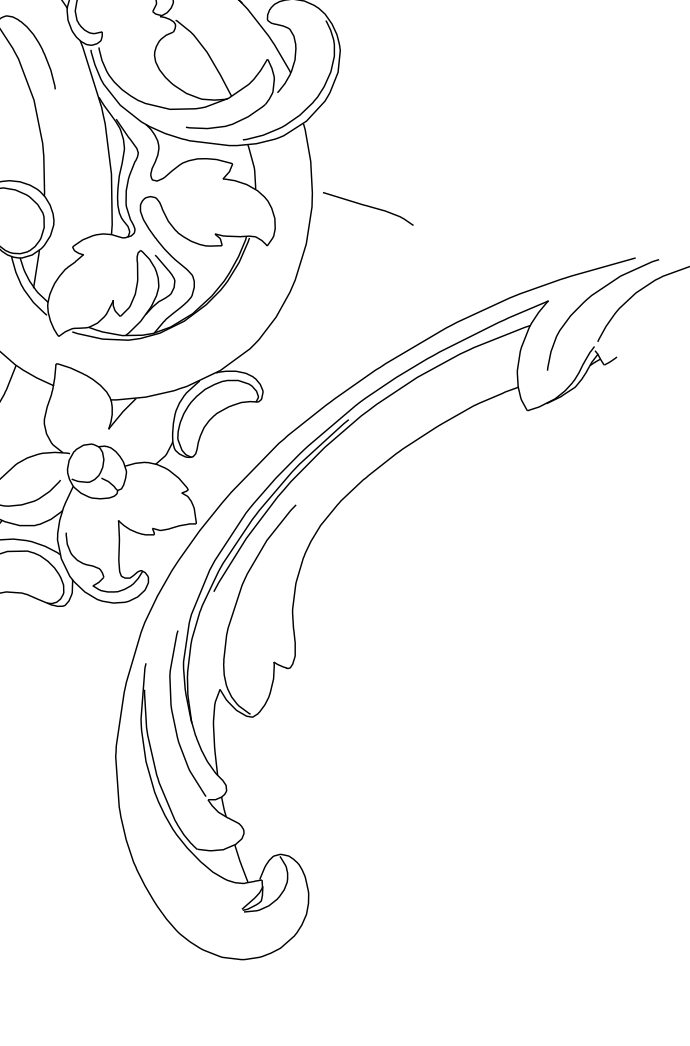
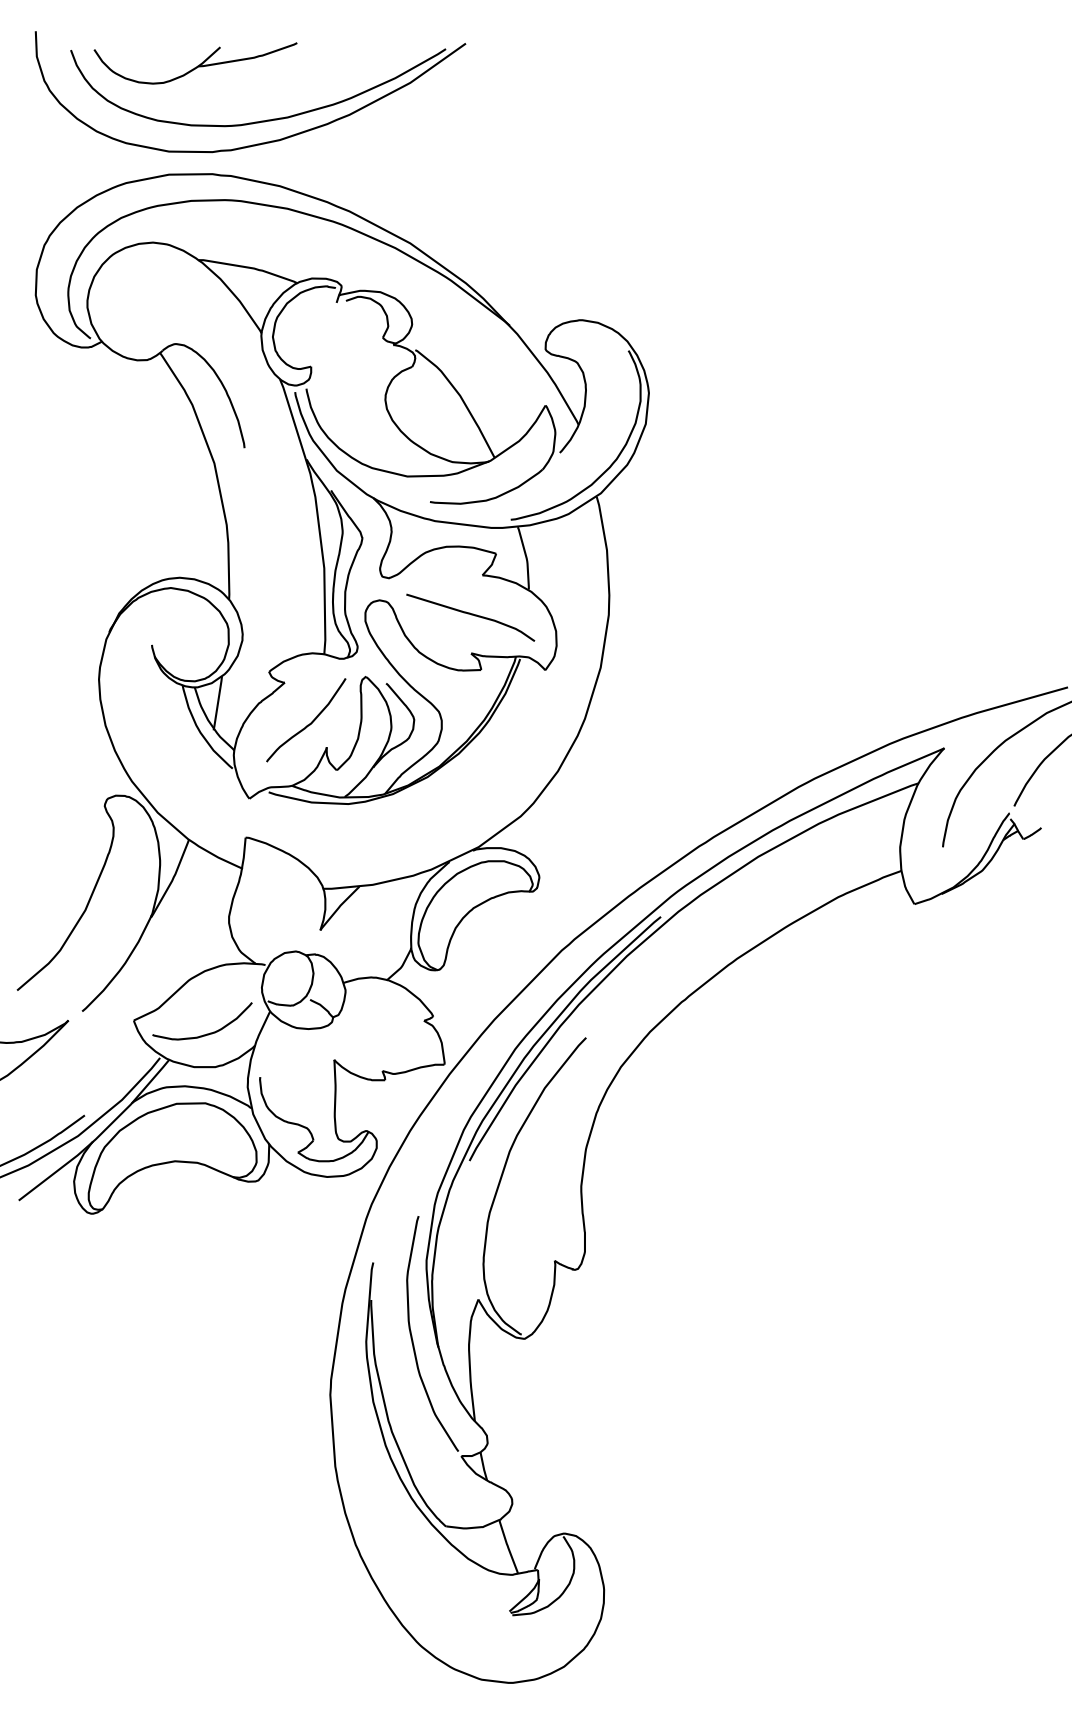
curve: (368, 207) -> (471, 615), moved
curve: (99, 284) -> (307, 724), added

